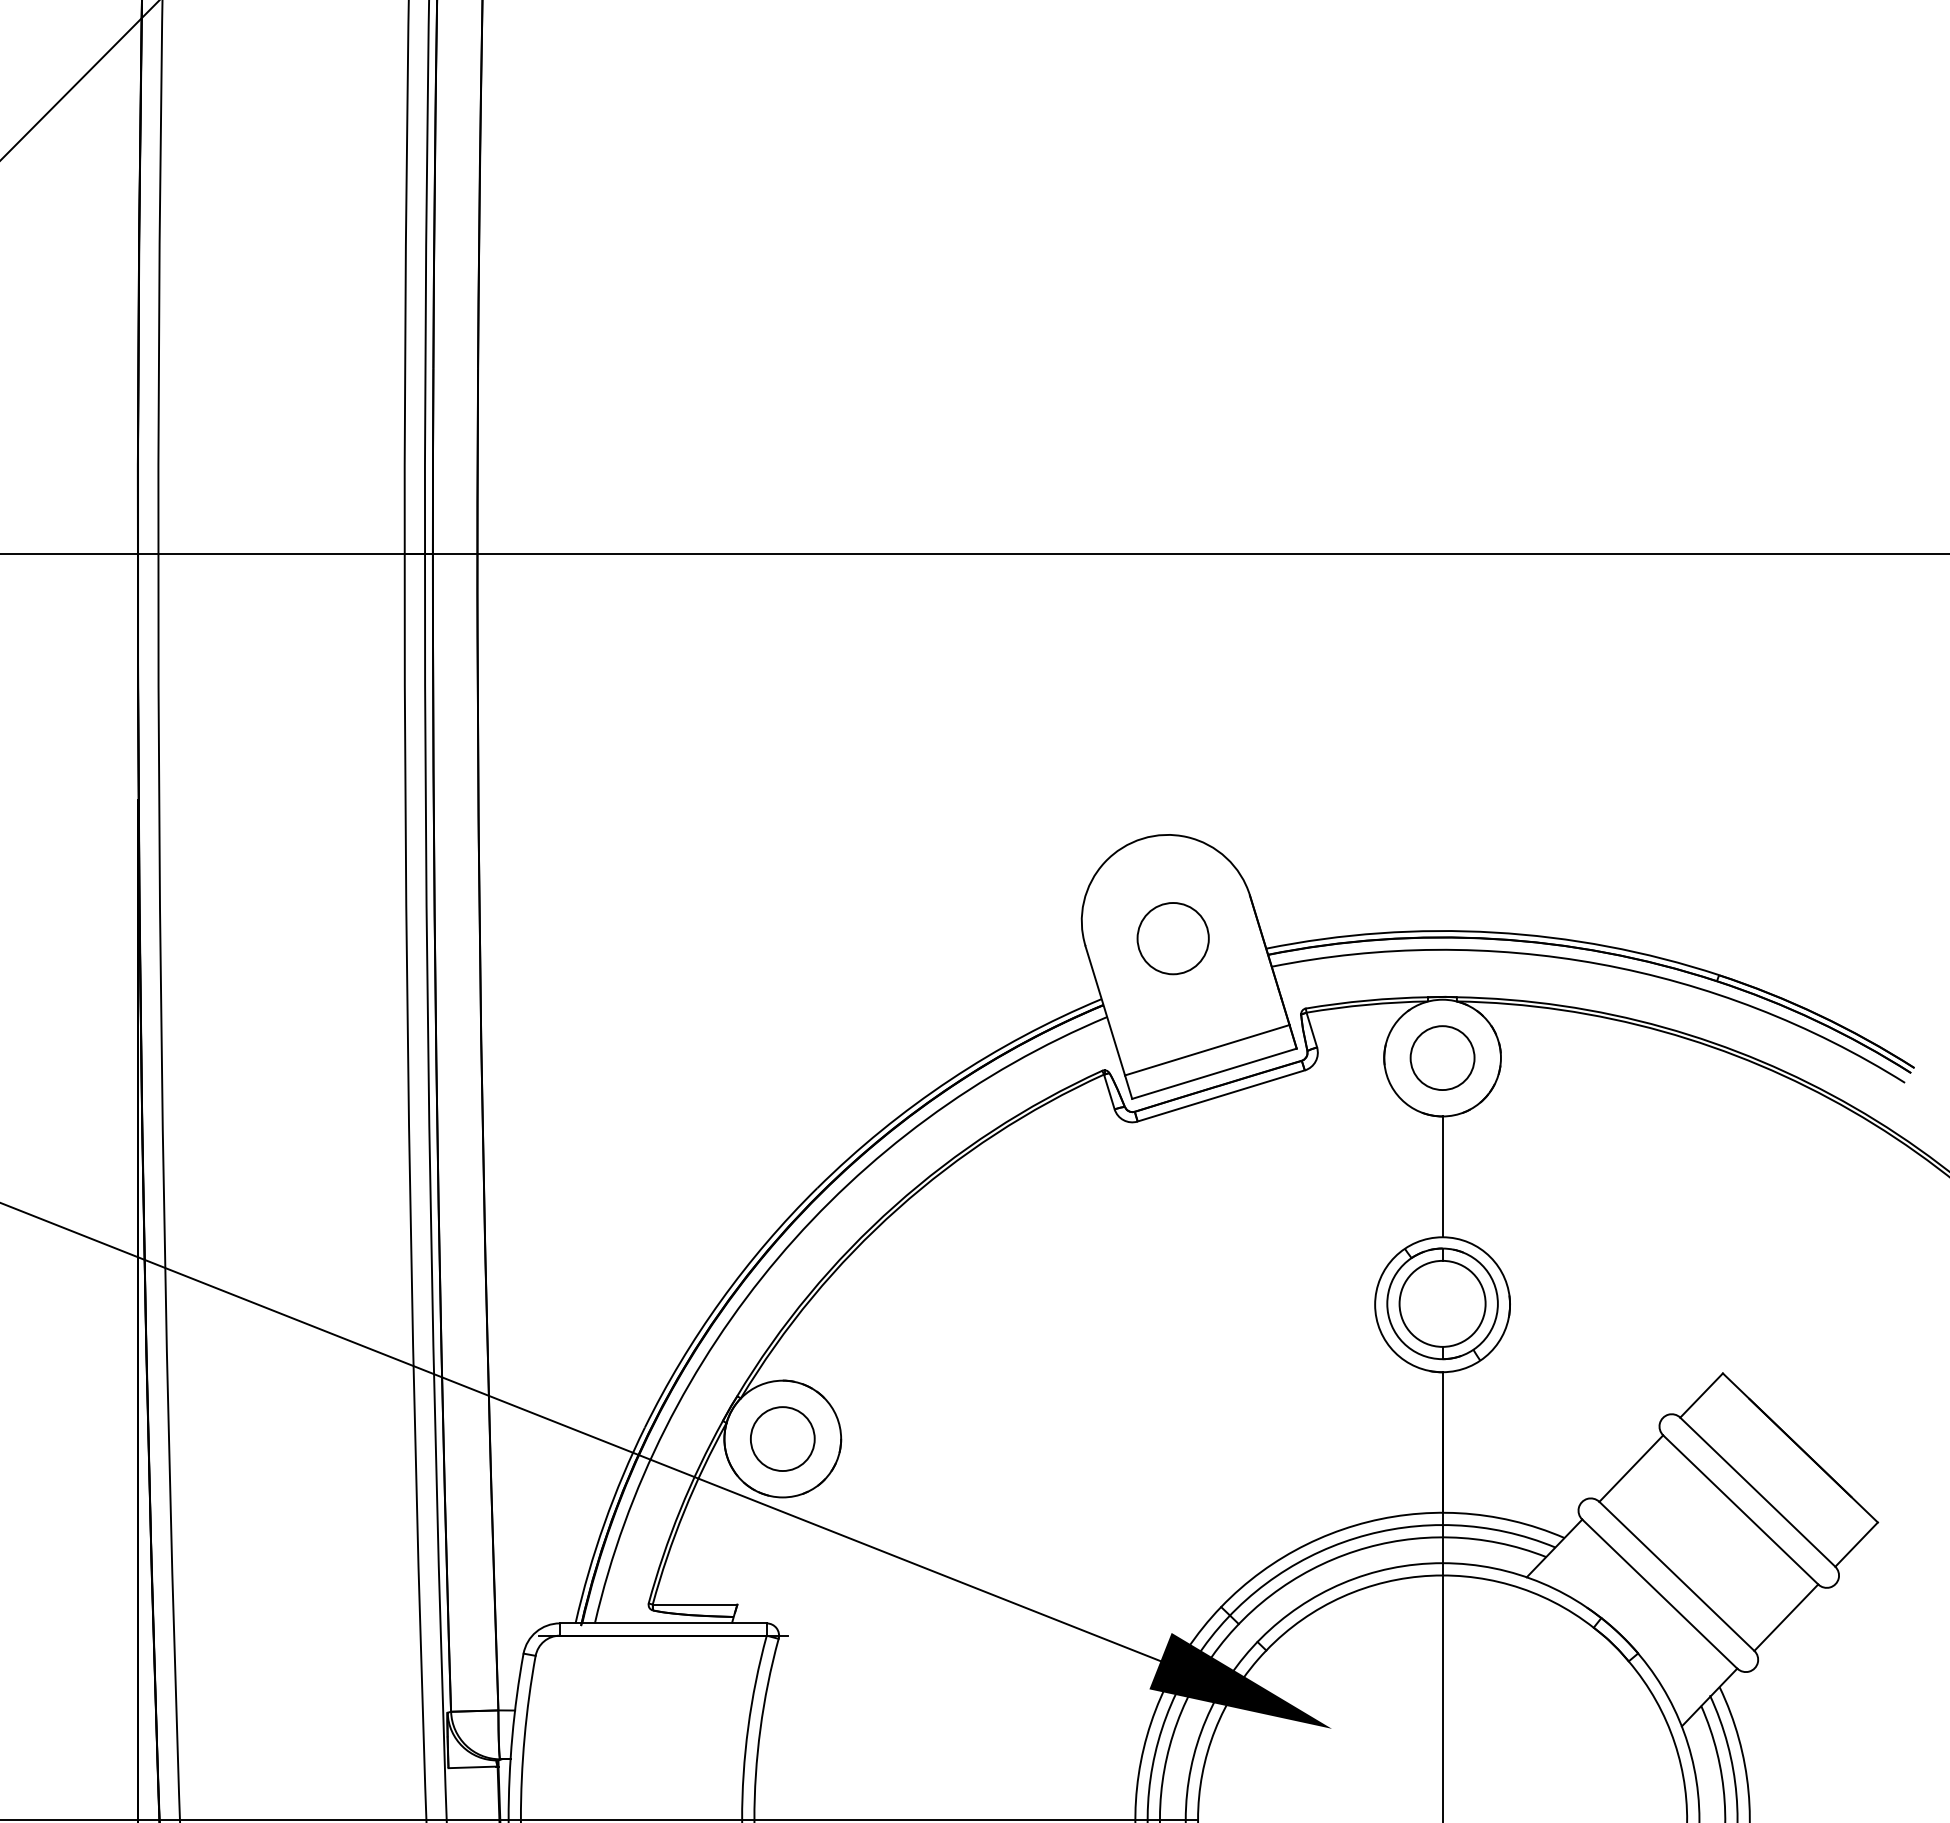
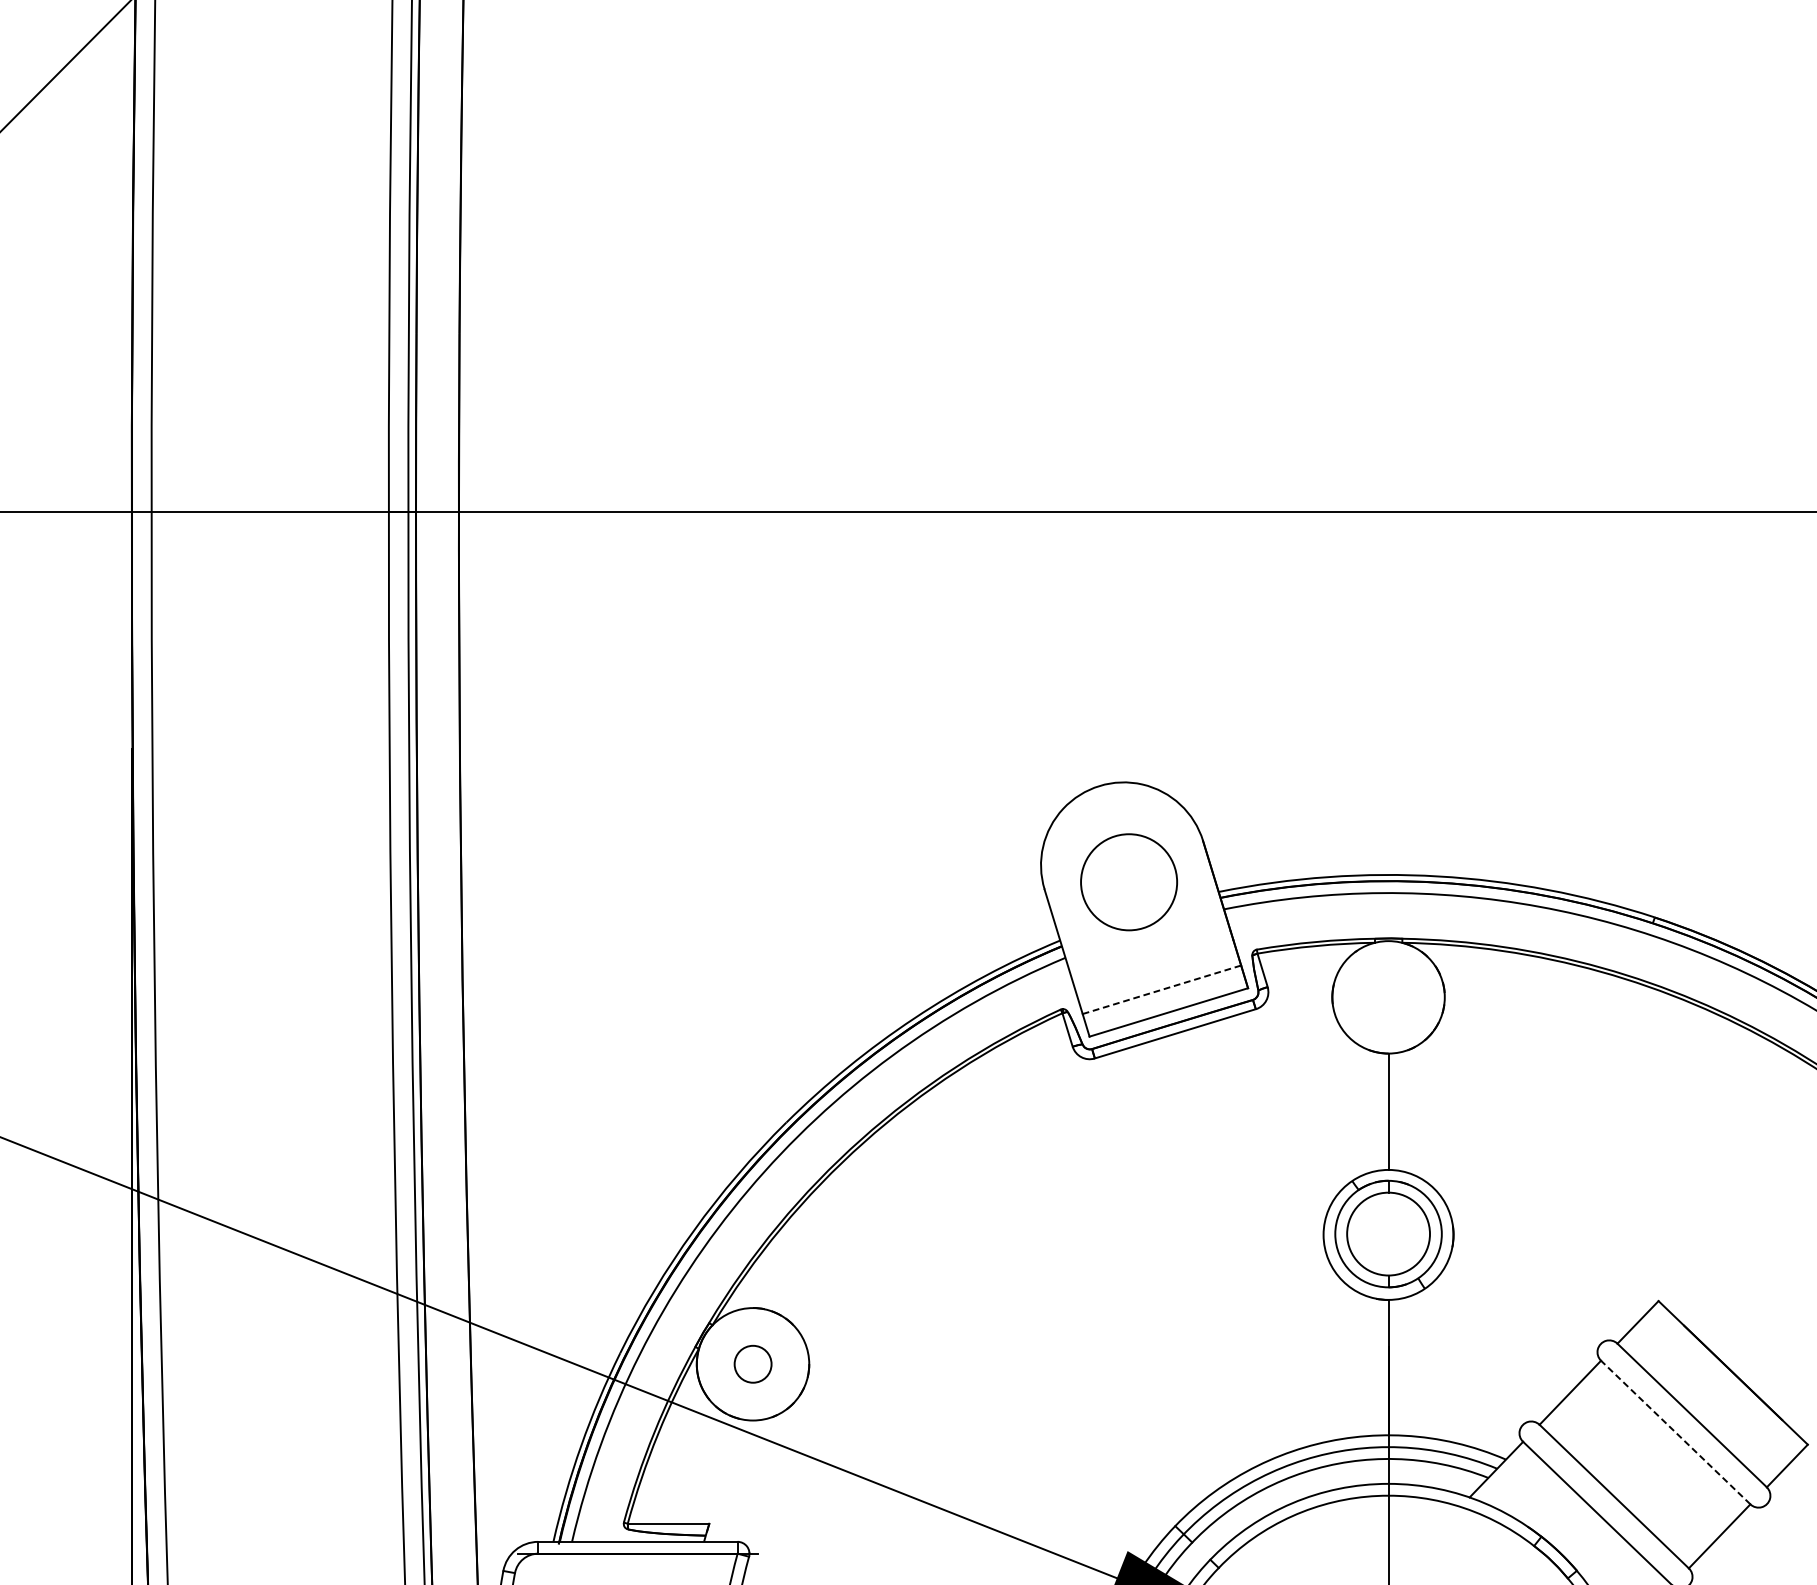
circle: (1172, 938) -> (1128, 882), size x1.4
line: (1207, 1050) -> (1162, 990), solid -> dashed
circle: (1442, 1057) -> (1388, 996), removed
circle: (782, 1438) -> (752, 1363), size x0.6
line: (1740, 1509) -> (1675, 1432), solid -> dashed

